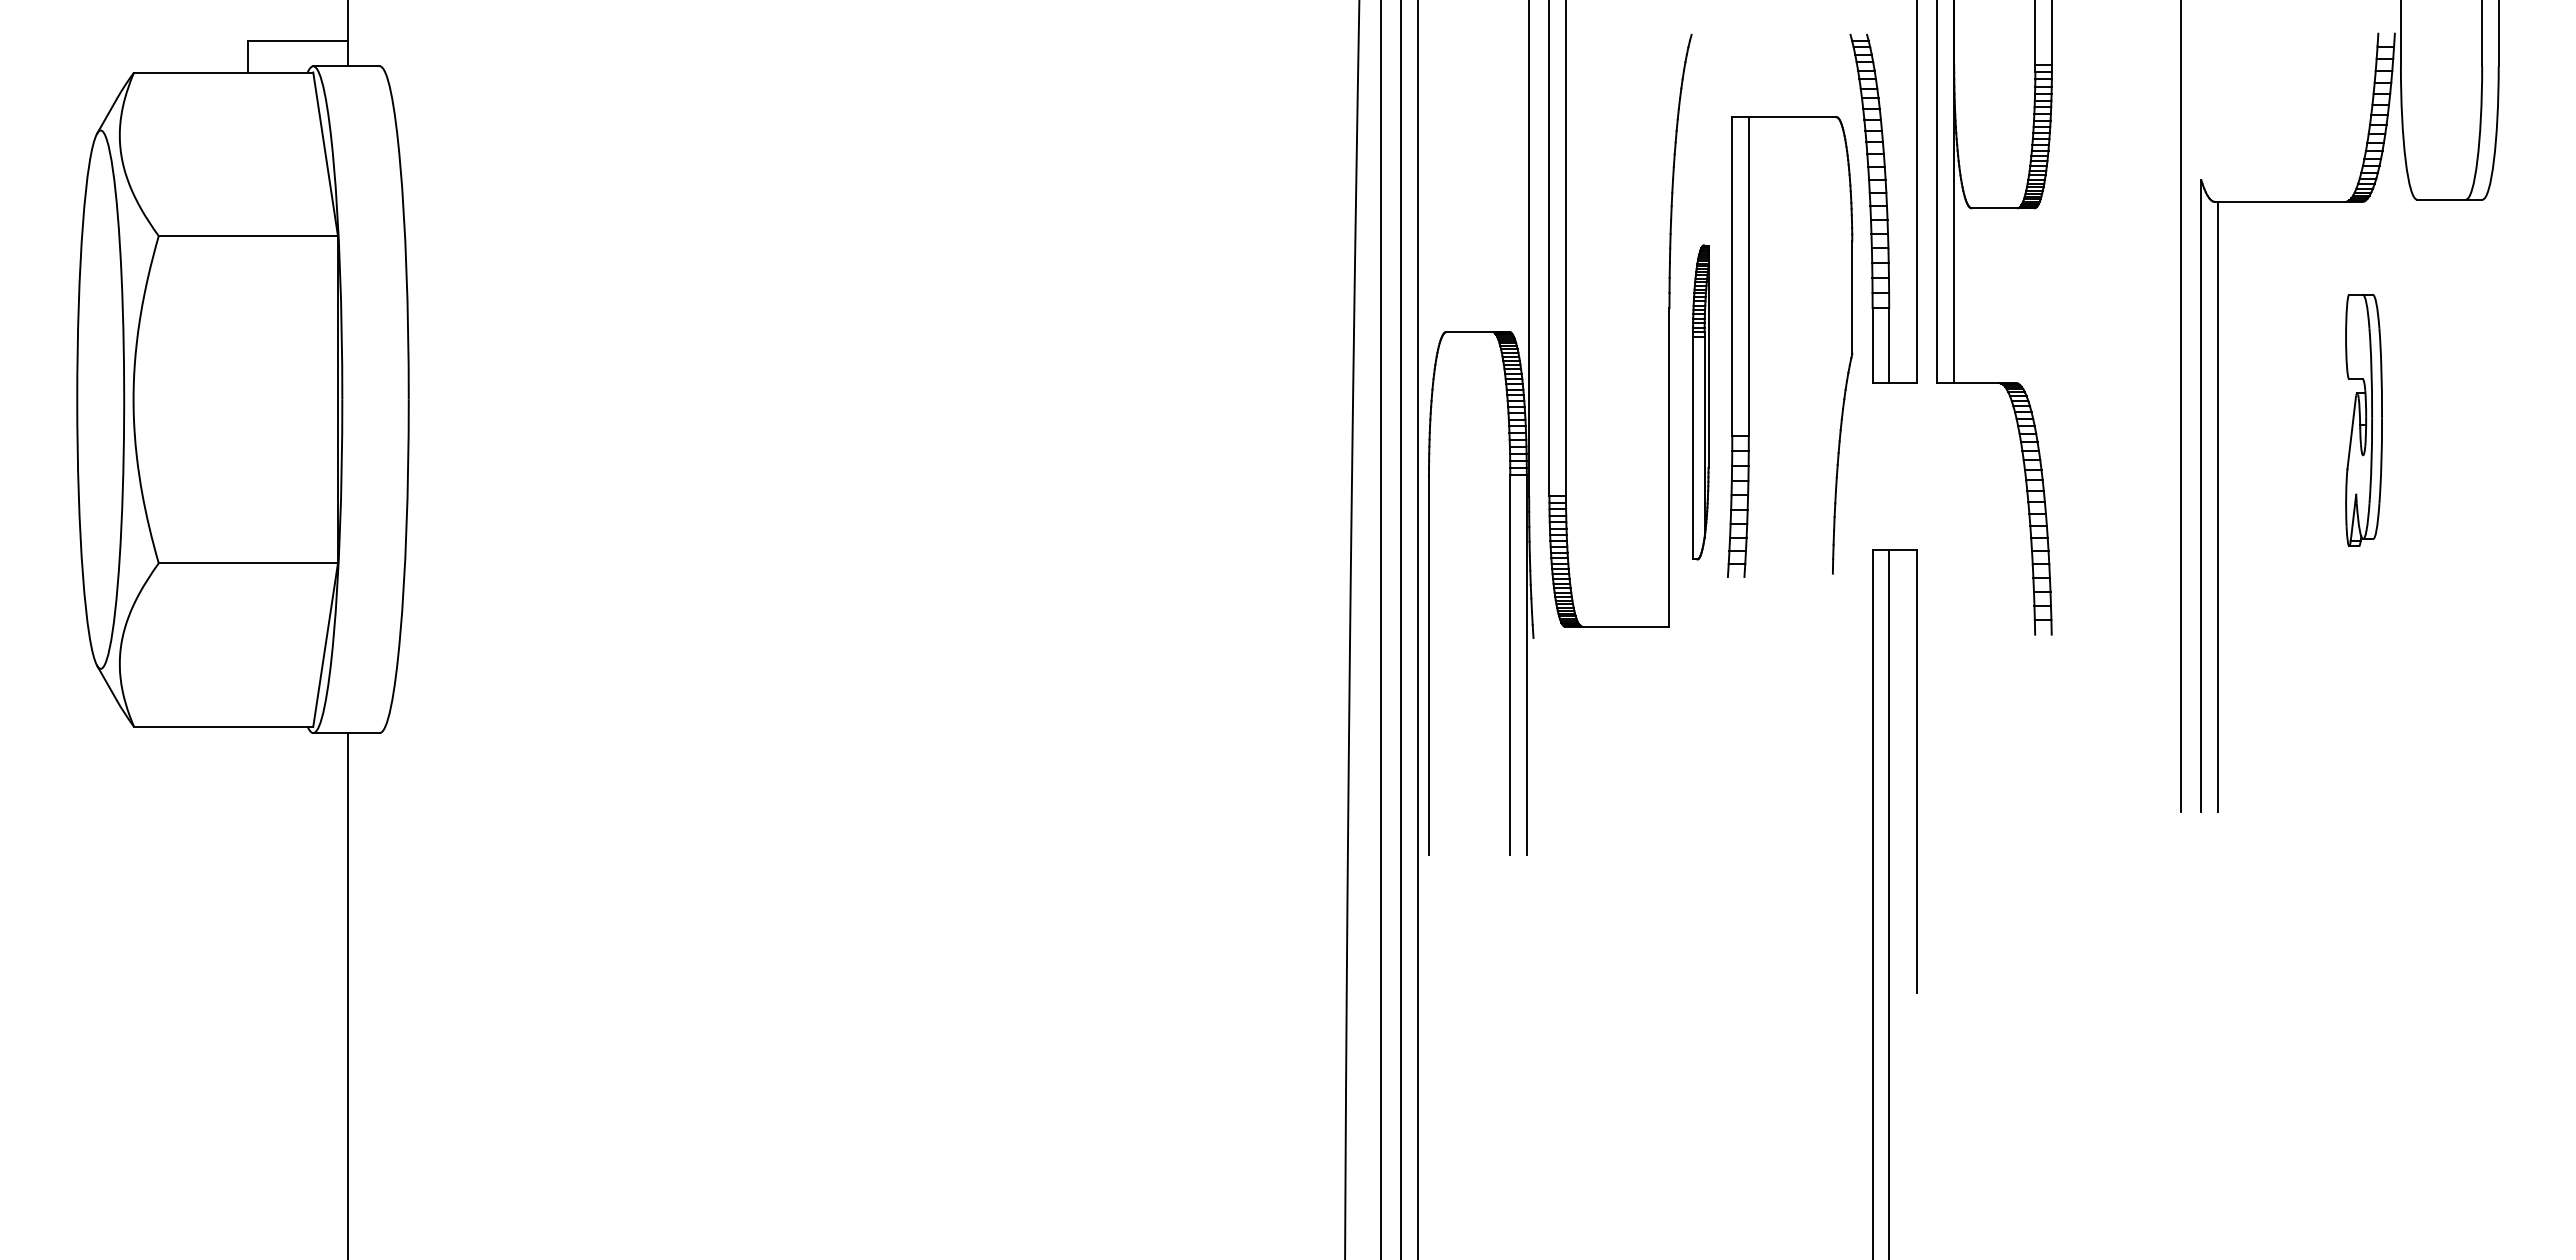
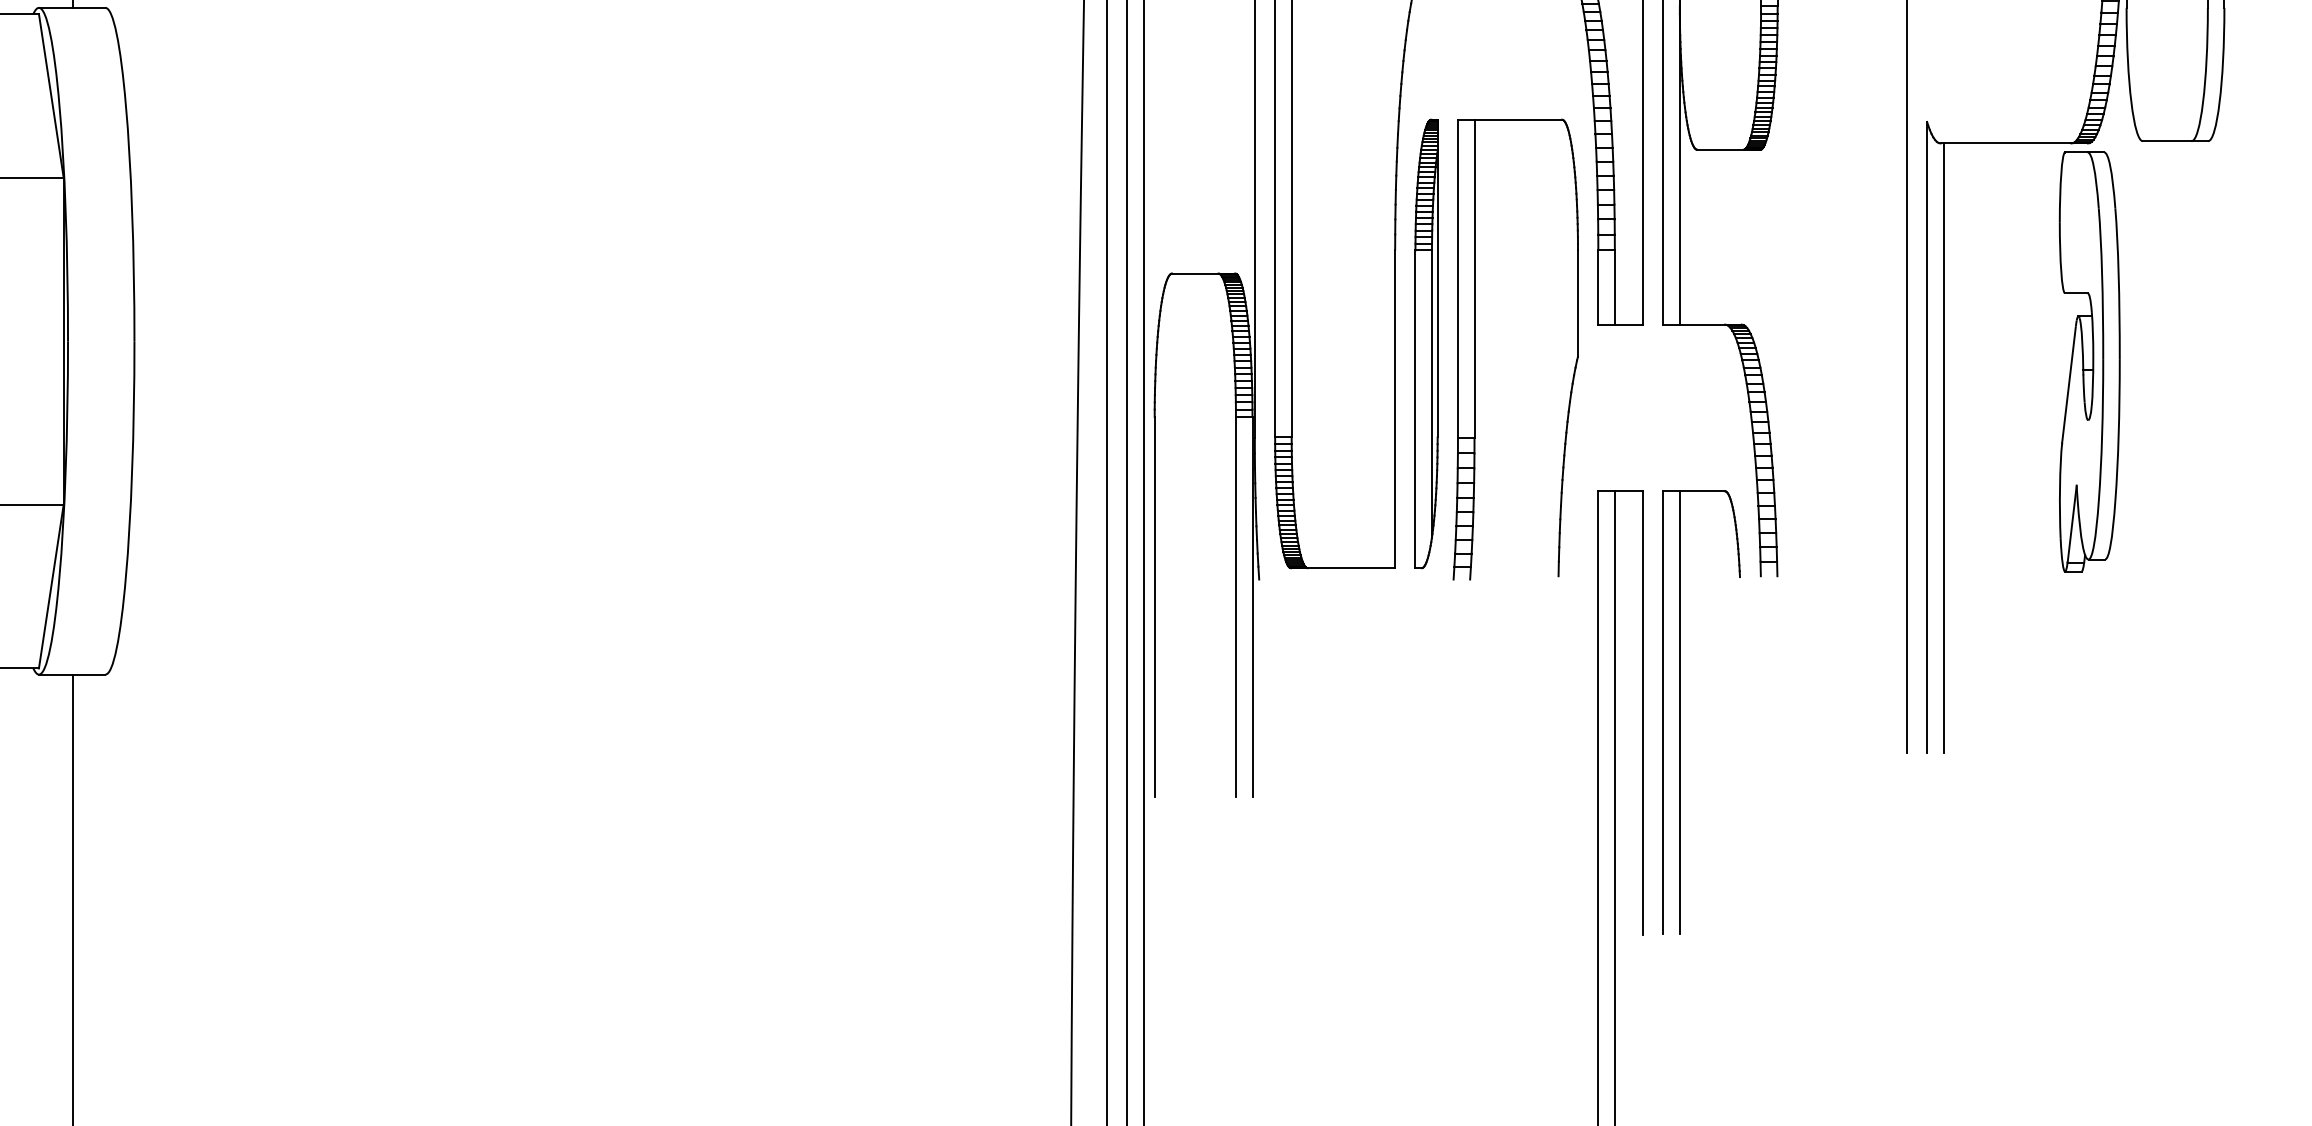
part: (1749, 346) -> (1475, 349), moved
part: (1700, 402) -> (1426, 344), size x1.43
part: (2363, 420) -> (2089, 362), size x1.67
part: (1954, 770) -> (1680, 712), added

